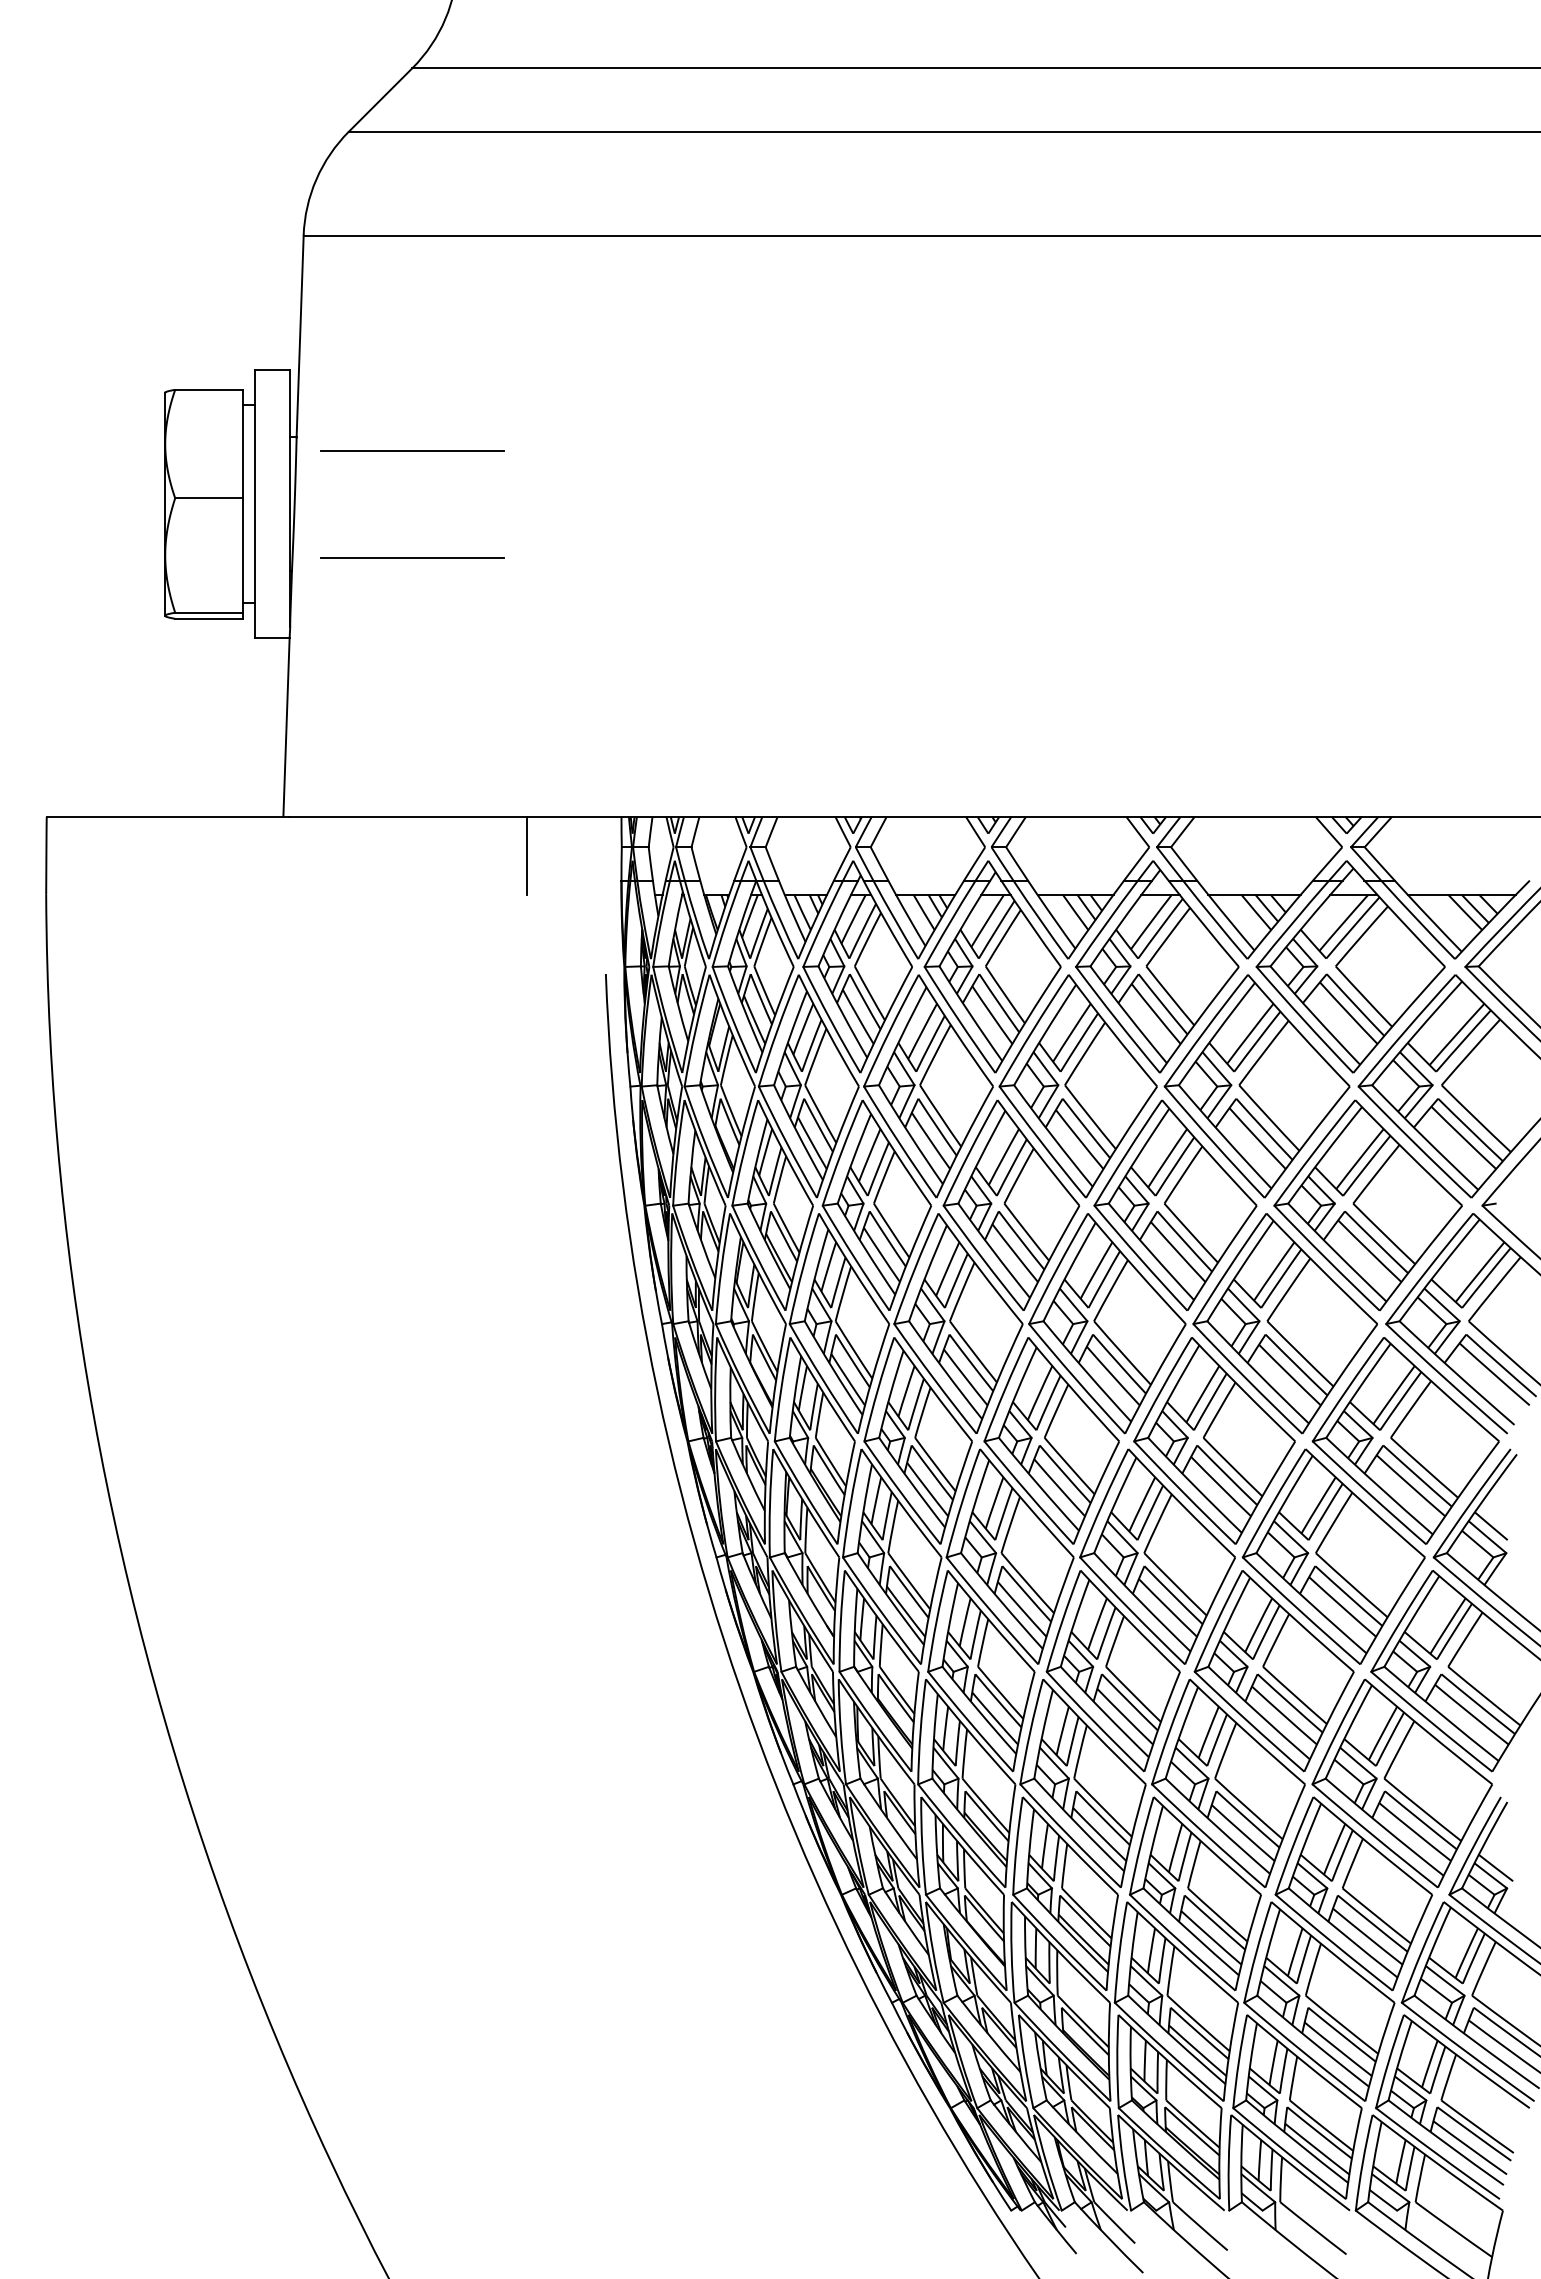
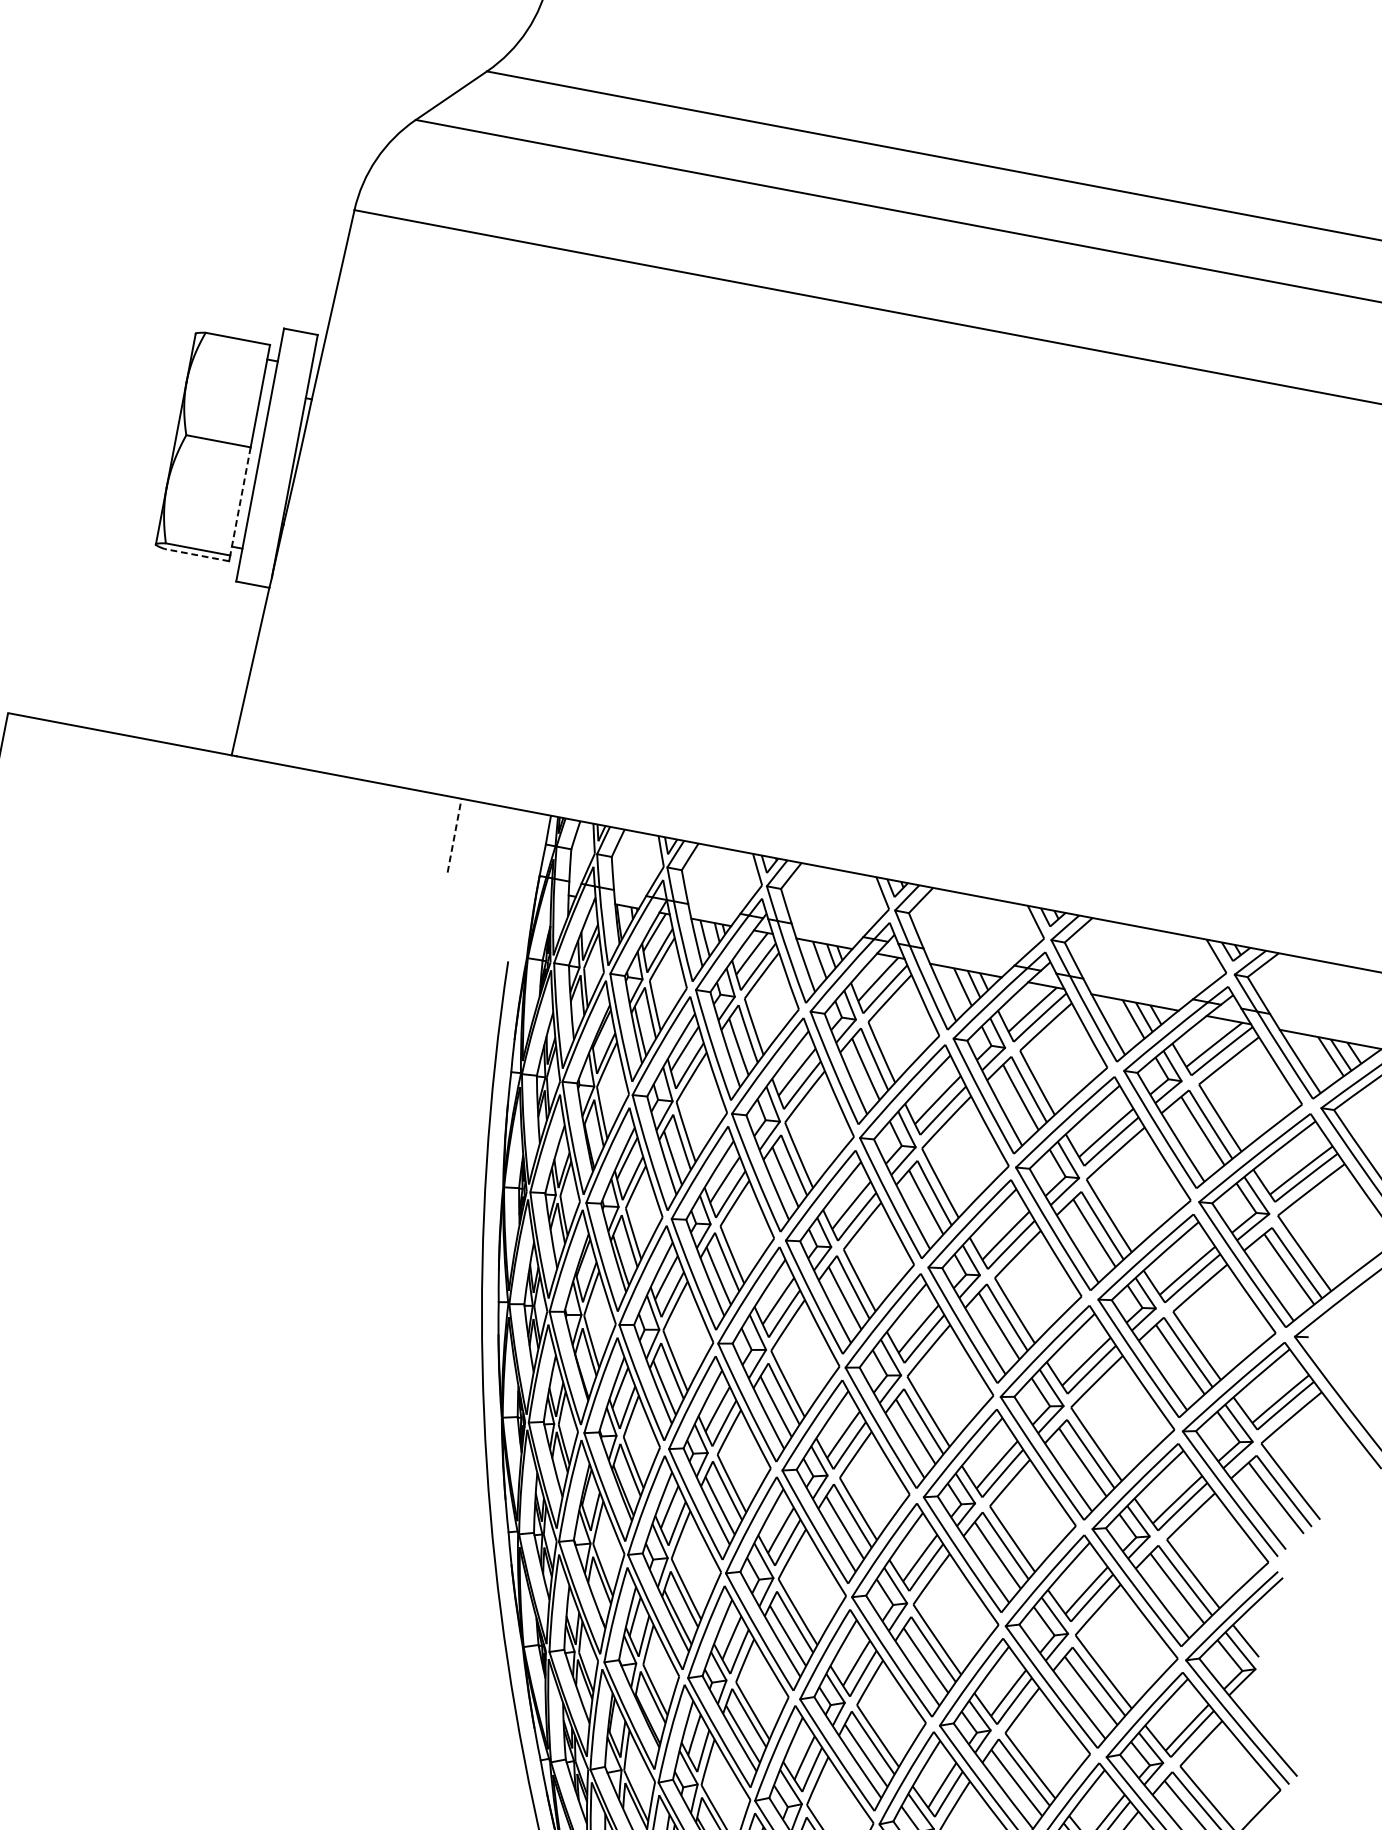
line: (412, 450) -> (418, 432), removed
line: (243, 556) -> (240, 502), solid -> dashed
line: (412, 557) -> (399, 533), removed
line: (208, 618) -> (196, 554), solid -> dashed
line: (526, 855) -> (454, 835), solid -> dashed

